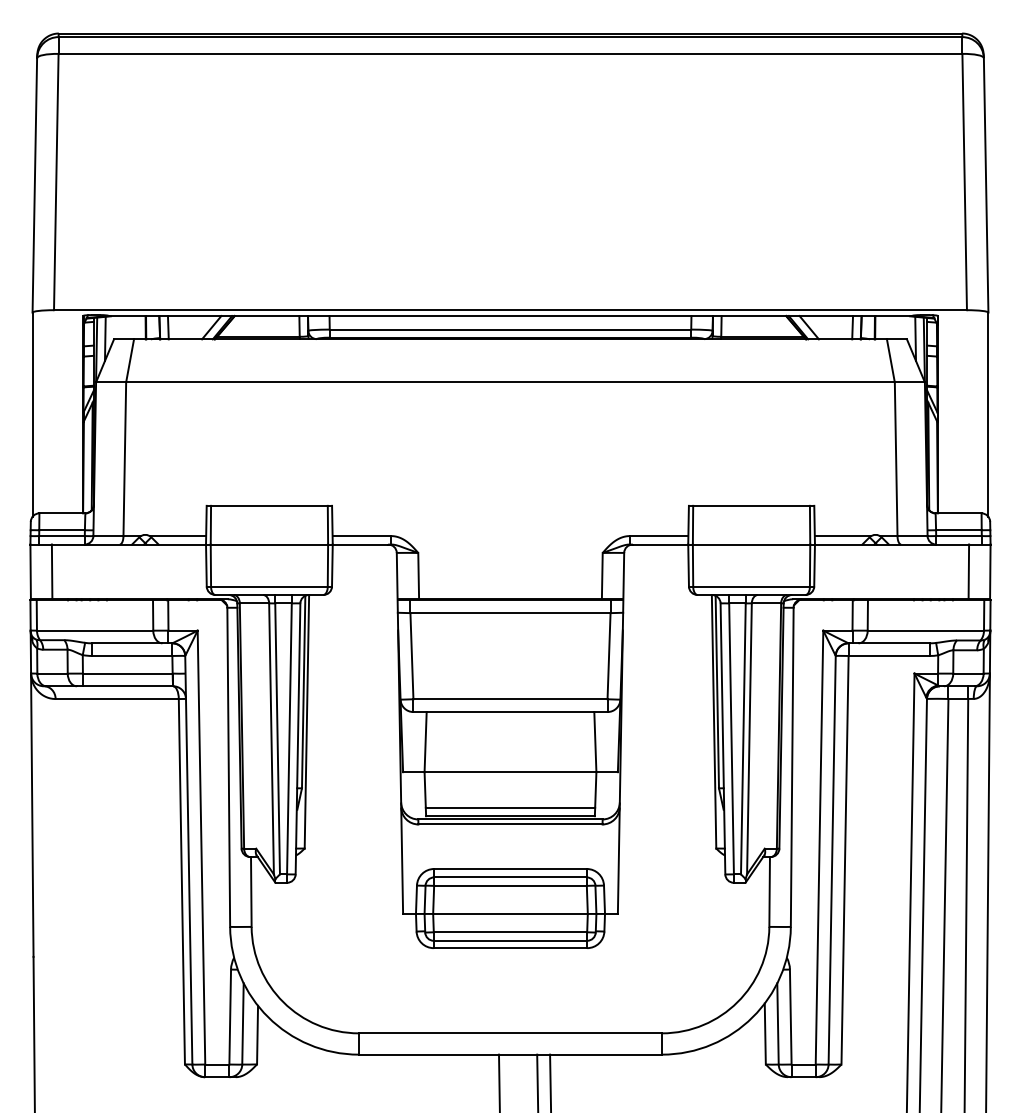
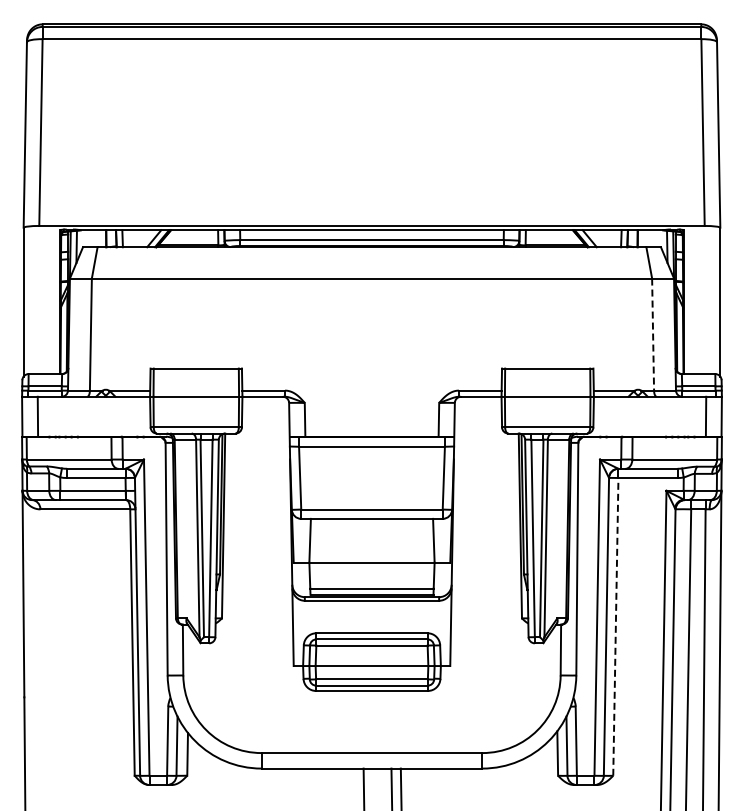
line: (896, 460) -> (653, 335), solid -> dashed
line: (844, 859) -> (615, 626), solid -> dashed

